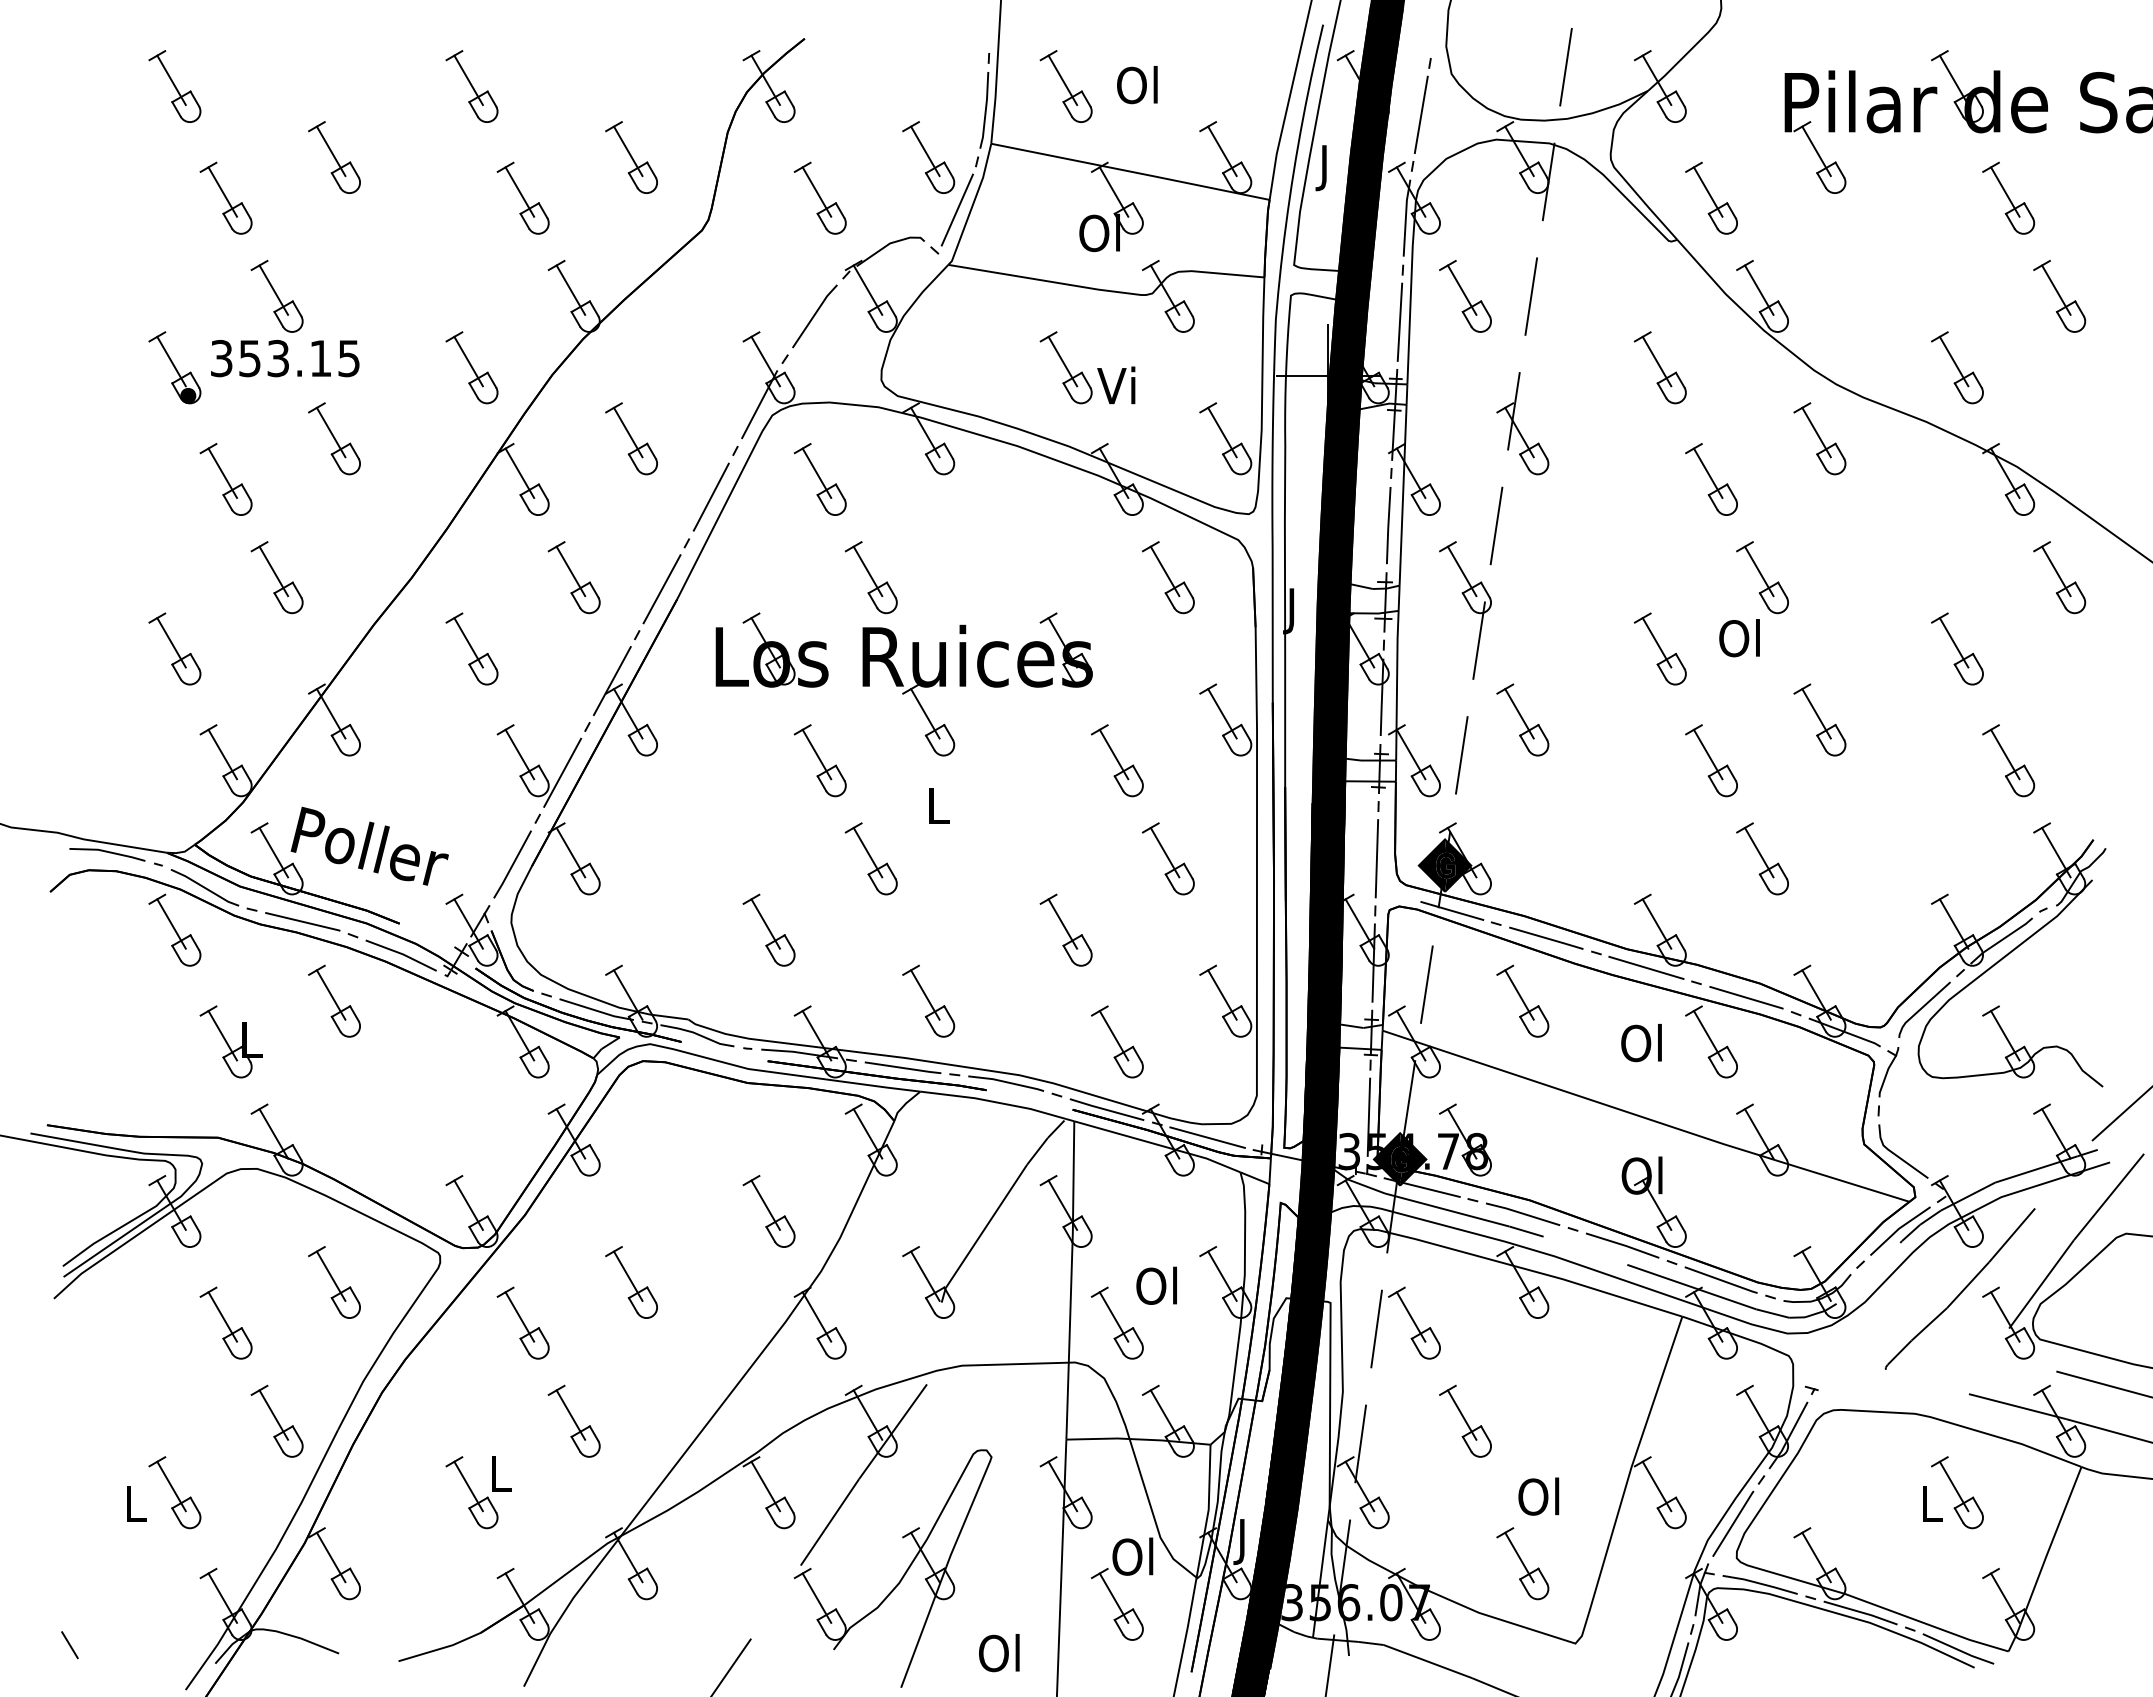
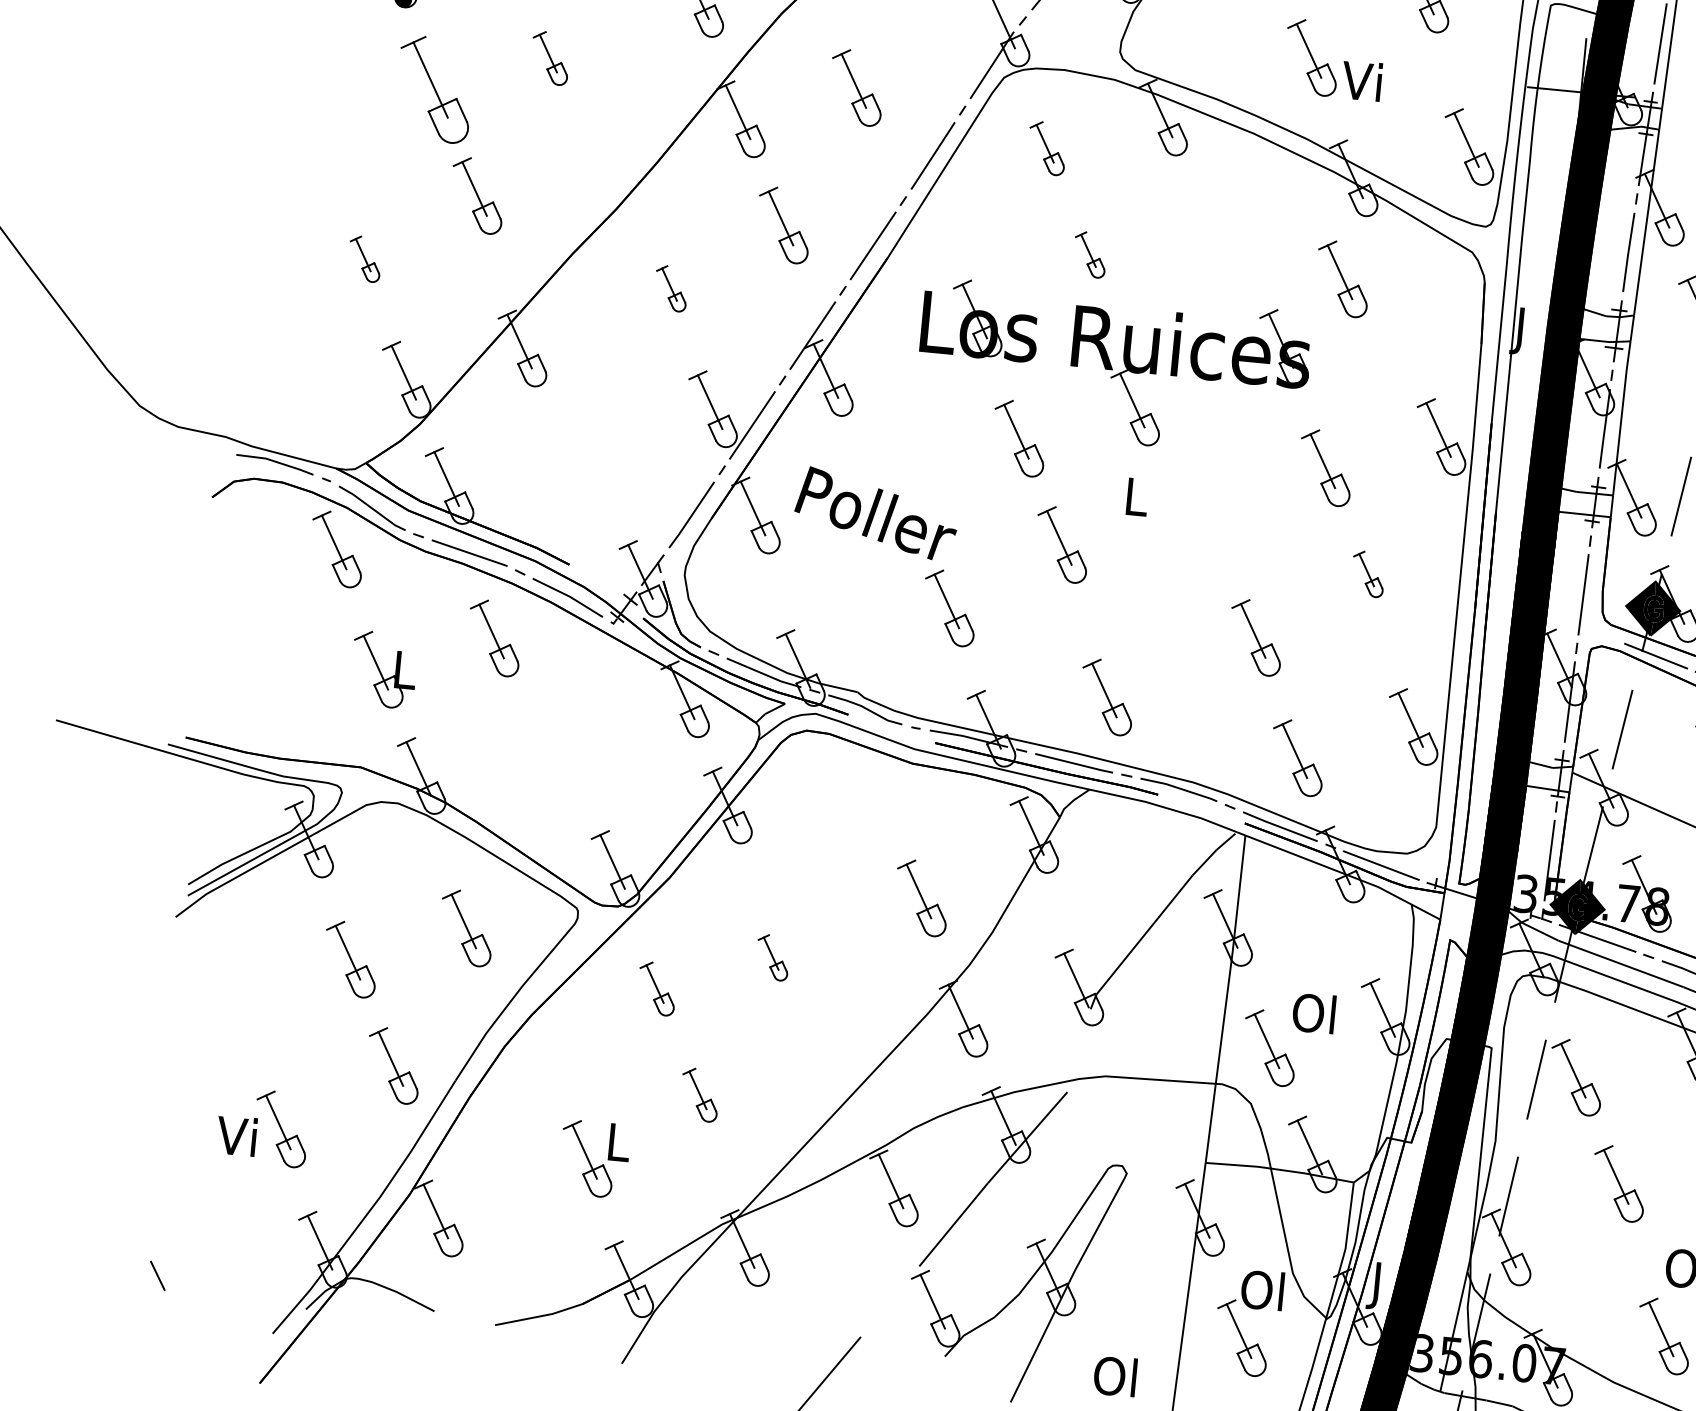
part: (334, 438) -> (550, 57), size x0.7
part: (225, 479) -> (433, 89), size x1.4
part: (819, 479) -> (1046, 148), size x0.7
part: (871, 577) -> (1090, 254), size x0.6
part: (1168, 577) -> (1342, 278), moved
part: (174, 648) -> (364, 258), size x0.6
part: (471, 648) -> (670, 288), size x0.6
text: (369, 845) -> (876, 512), moved
part: (1167, 858) -> (1367, 573), size x0.6
part: (631, 1282) -> (772, 957), size x0.6
part: (522, 1322) -> (656, 988), size x0.7
part: (573, 1420) -> (699, 1094), size x0.7
text: (132, 1502) -> (236, 1135), L -> Vi

